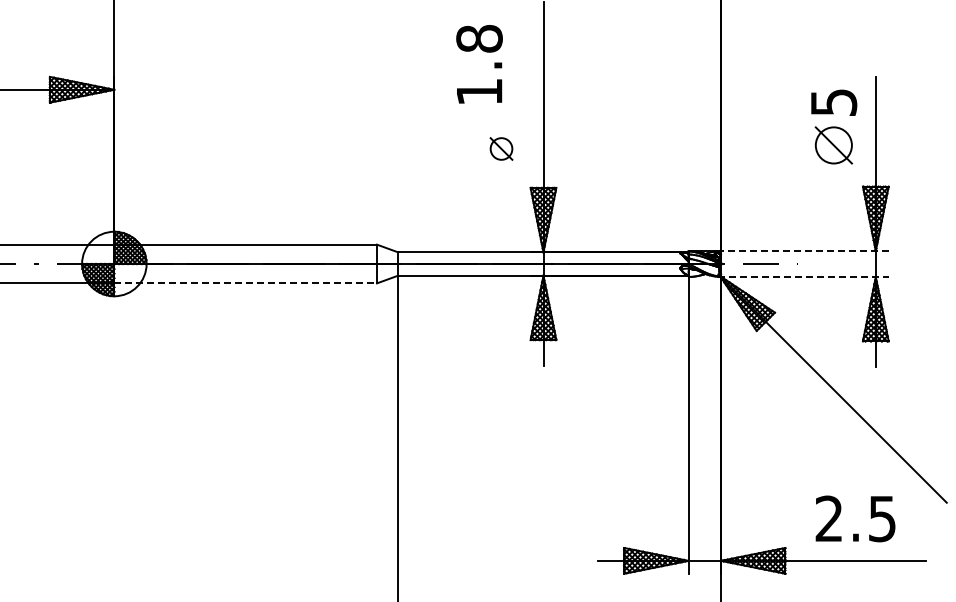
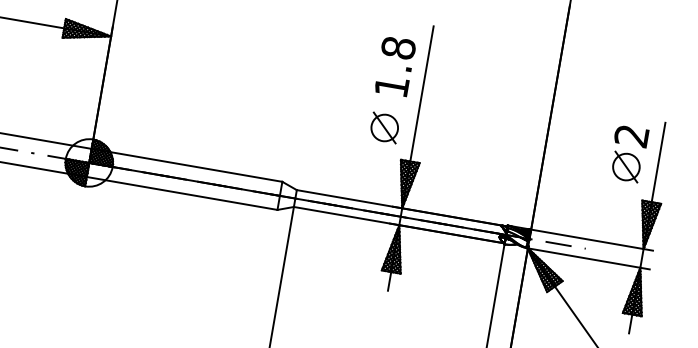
text: (479, 64) -> (395, 66), moved
text: (833, 102) -> (631, 135), 5 -> 2
part: (501, 148) -> (384, 127), size x1.67
line: (803, 251) -> (591, 240), dashed -> solid
line: (804, 276) -> (588, 258), dashed -> solid
line: (246, 283) -> (182, 193), dashed -> solid

